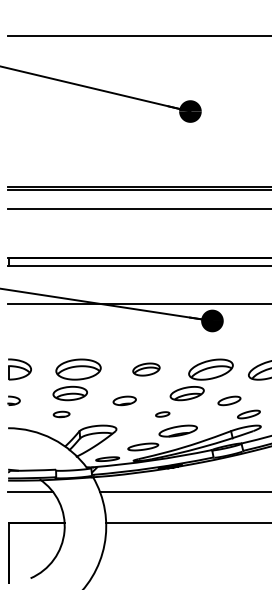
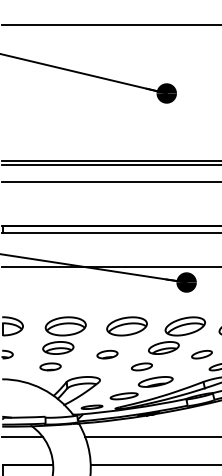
part: (146, 369) -> (127, 326), size x1.67
part: (61, 414) -> (50, 366), size x1.43
part: (162, 414) -> (141, 366), size x1.67

